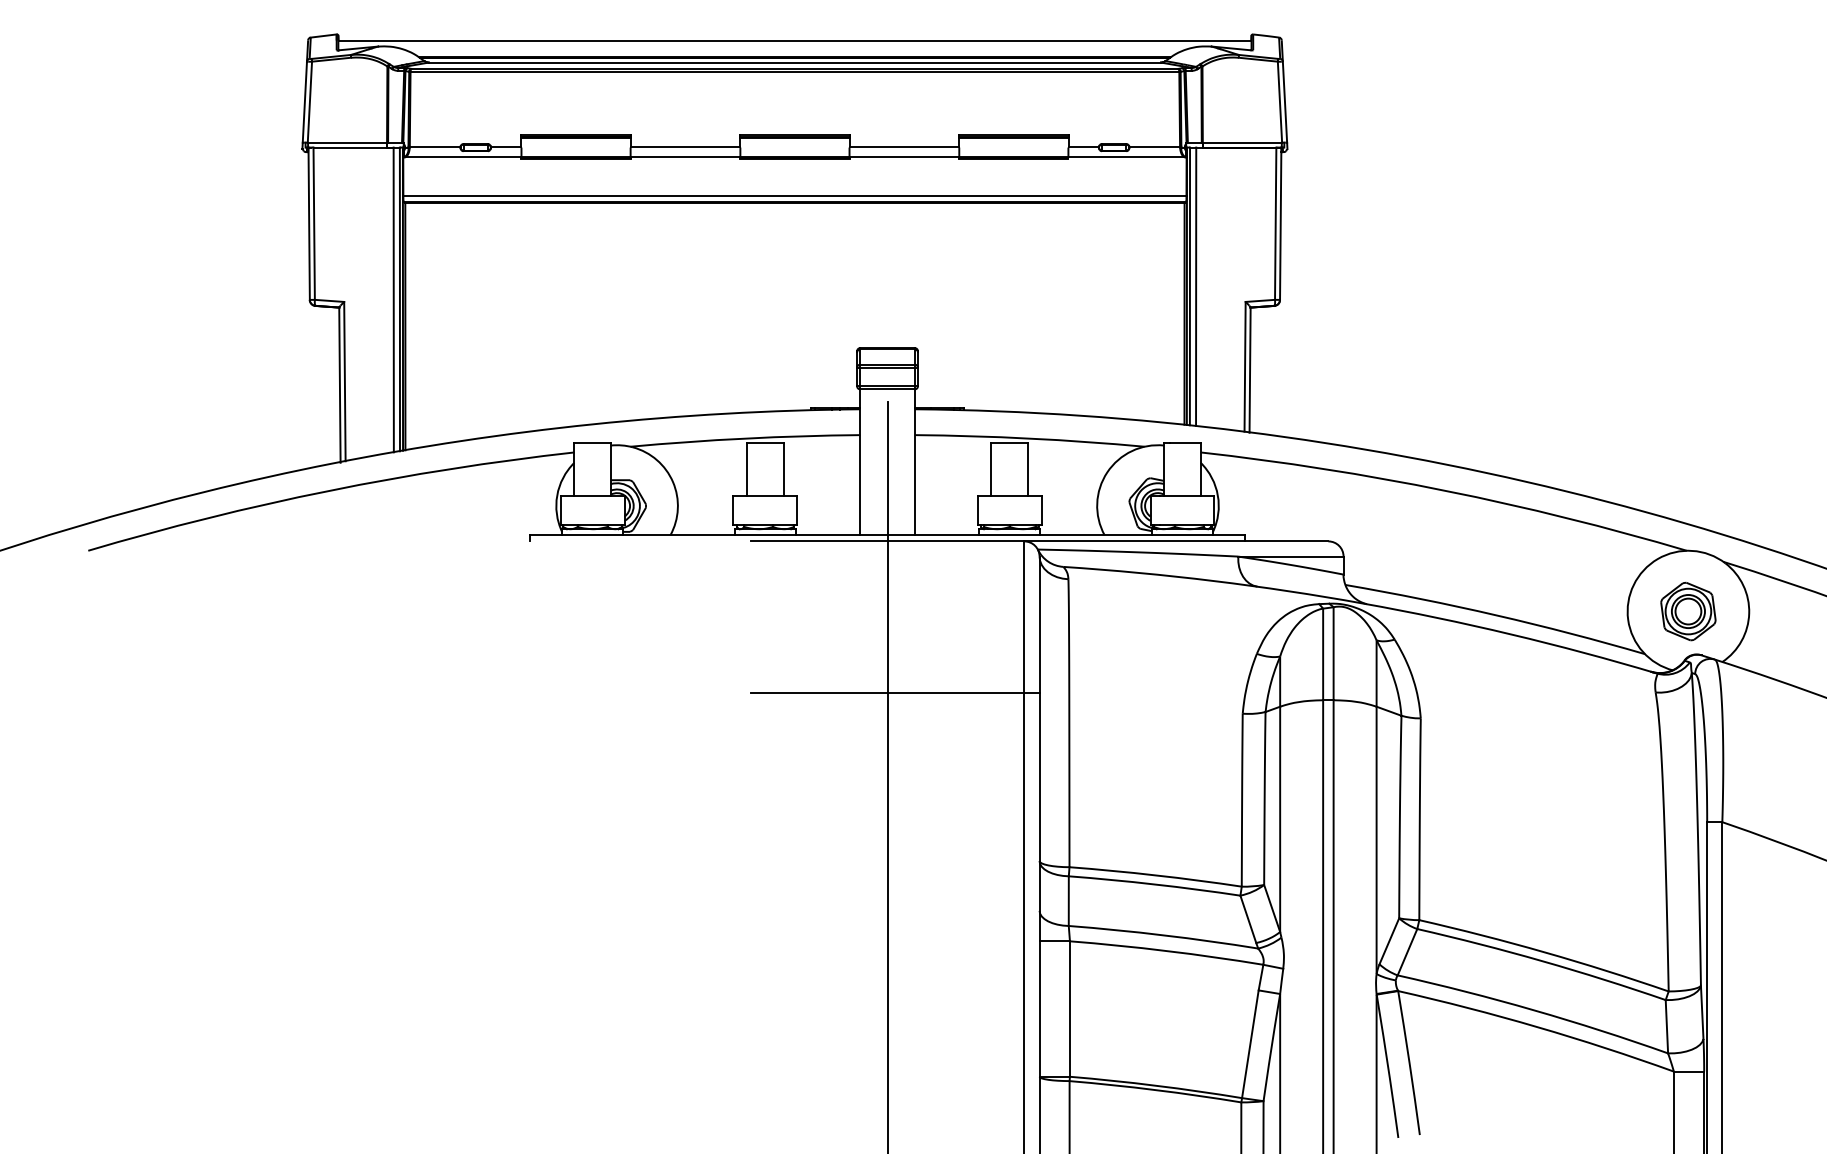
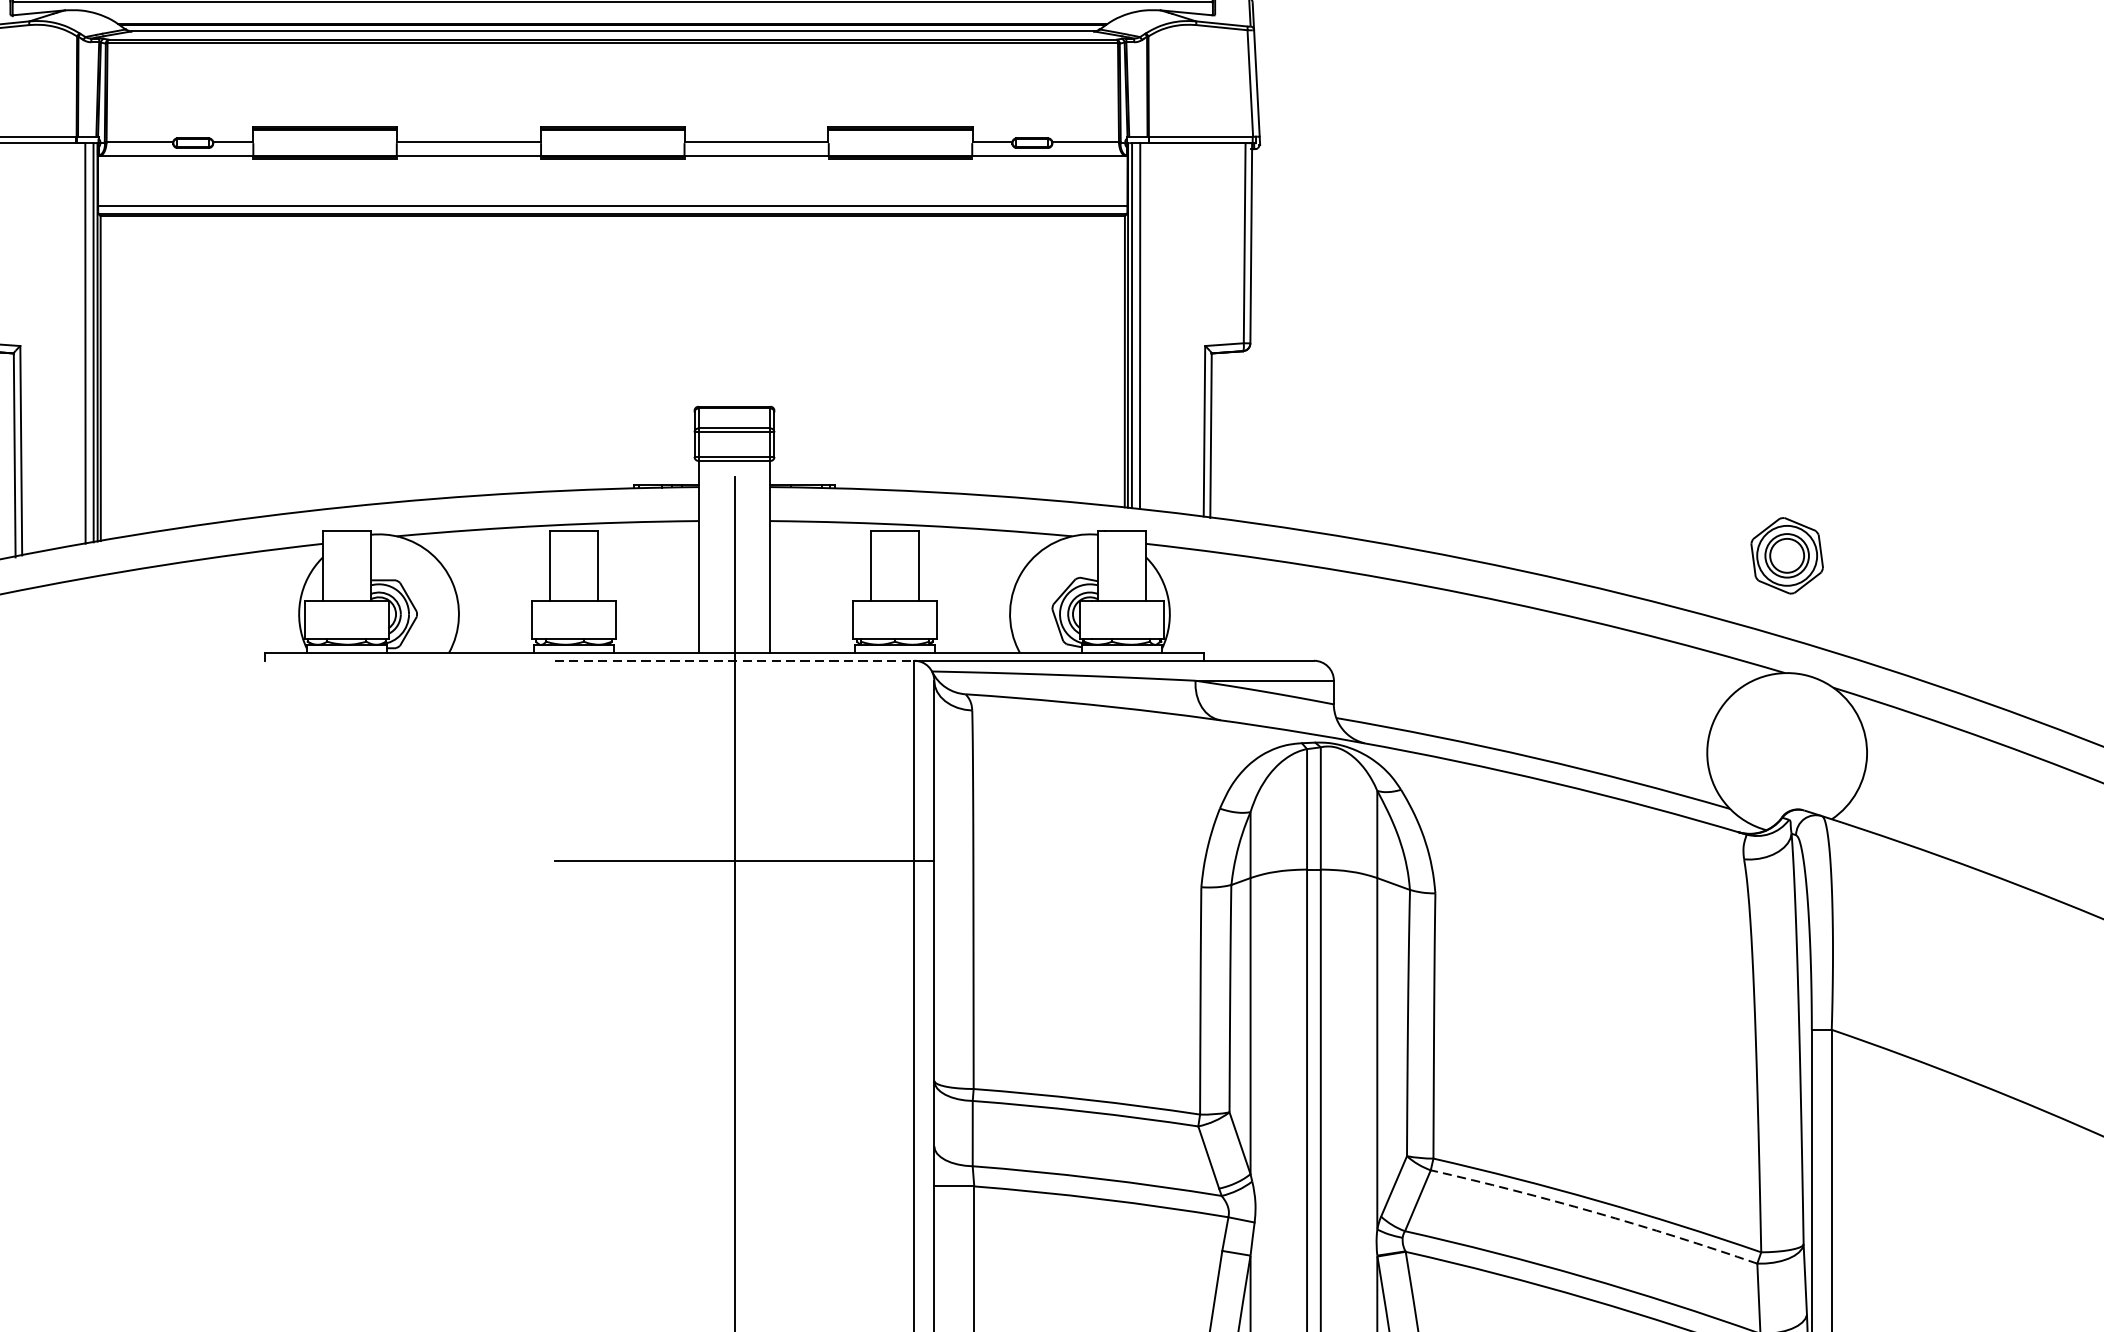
line: (887, 541) -> (734, 660), solid -> dashed
part: (1688, 611) -> (1787, 555), moved
arc: (1542, 961) -> (1595, 1212), solid -> dashed

